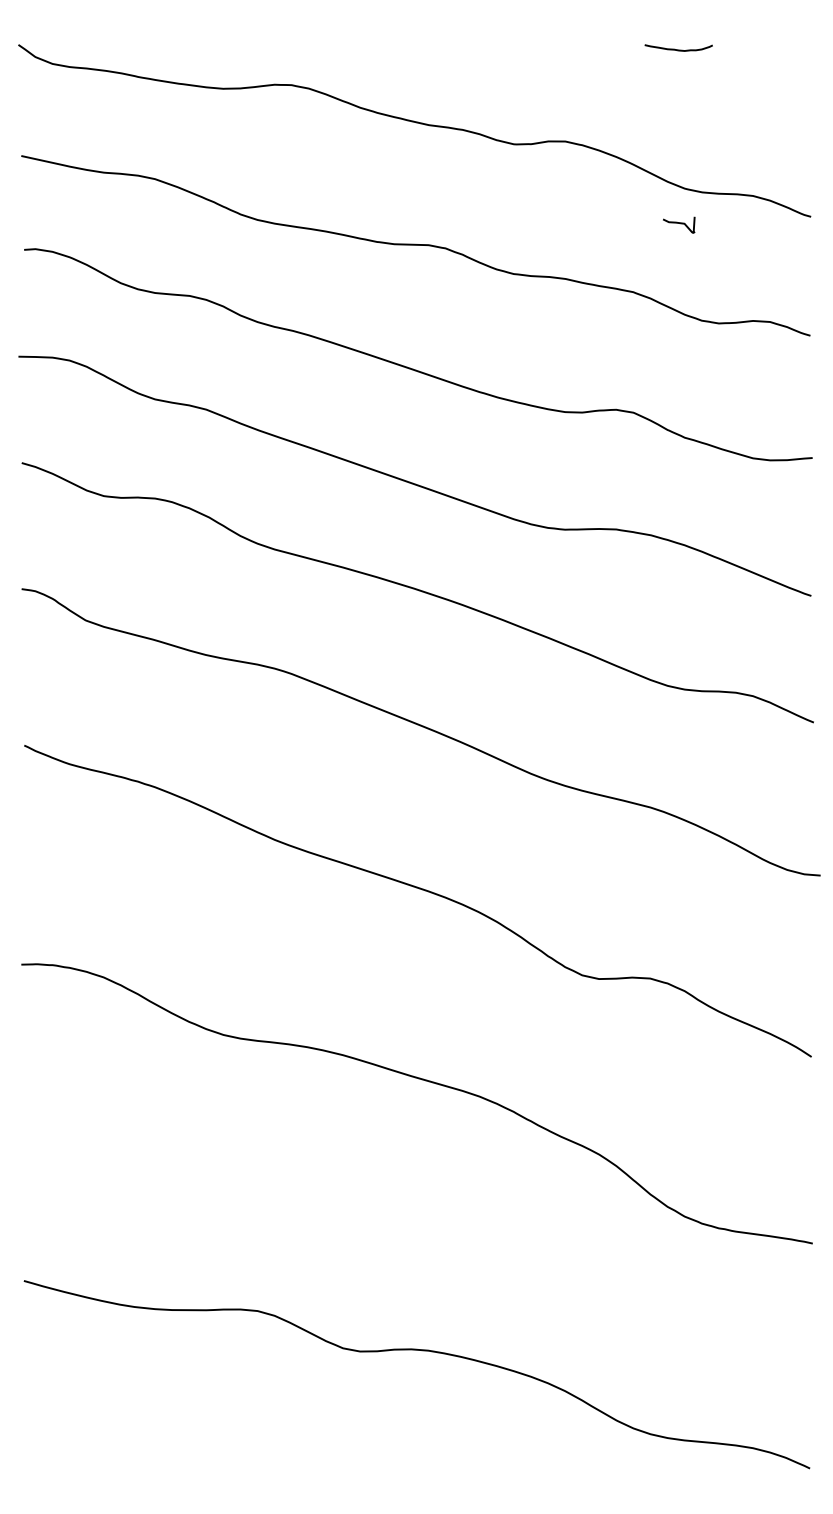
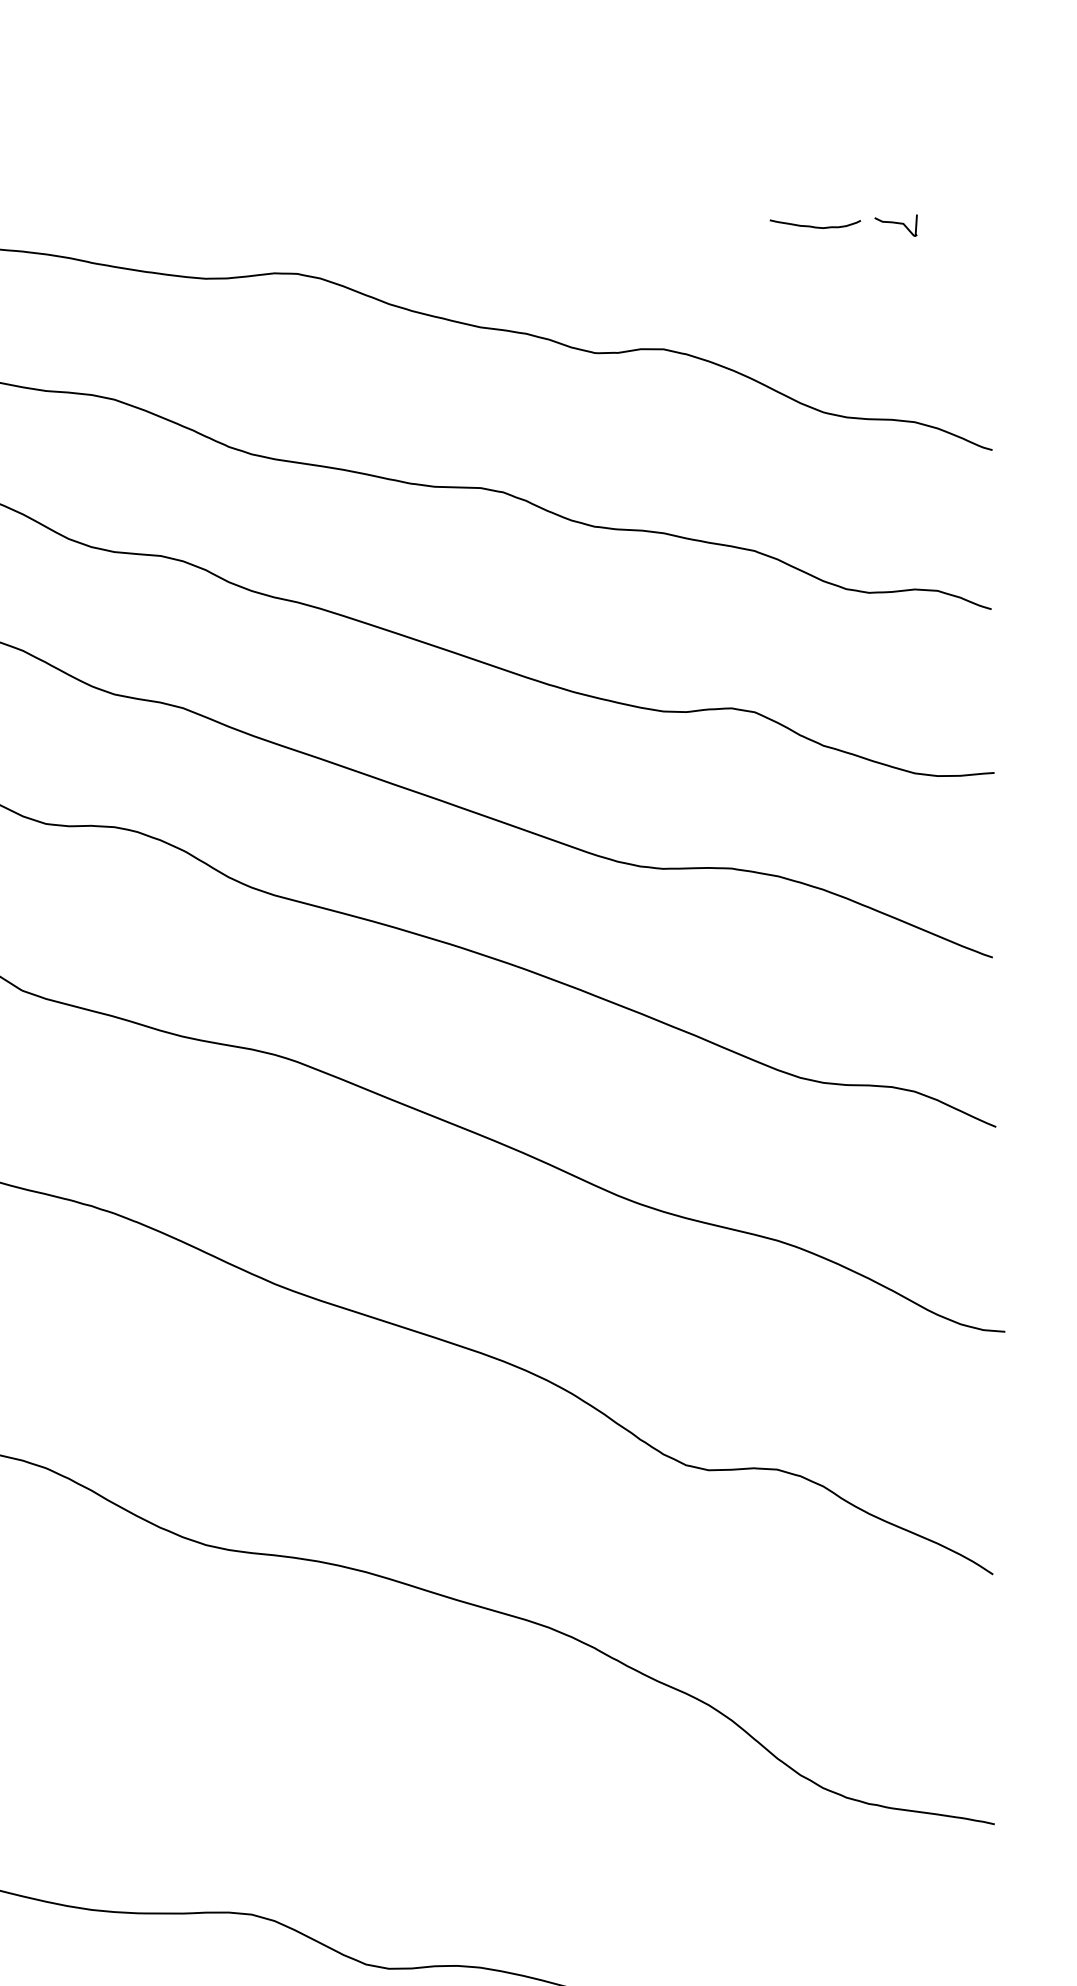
curve: (679, 223) -> (896, 223), moved

